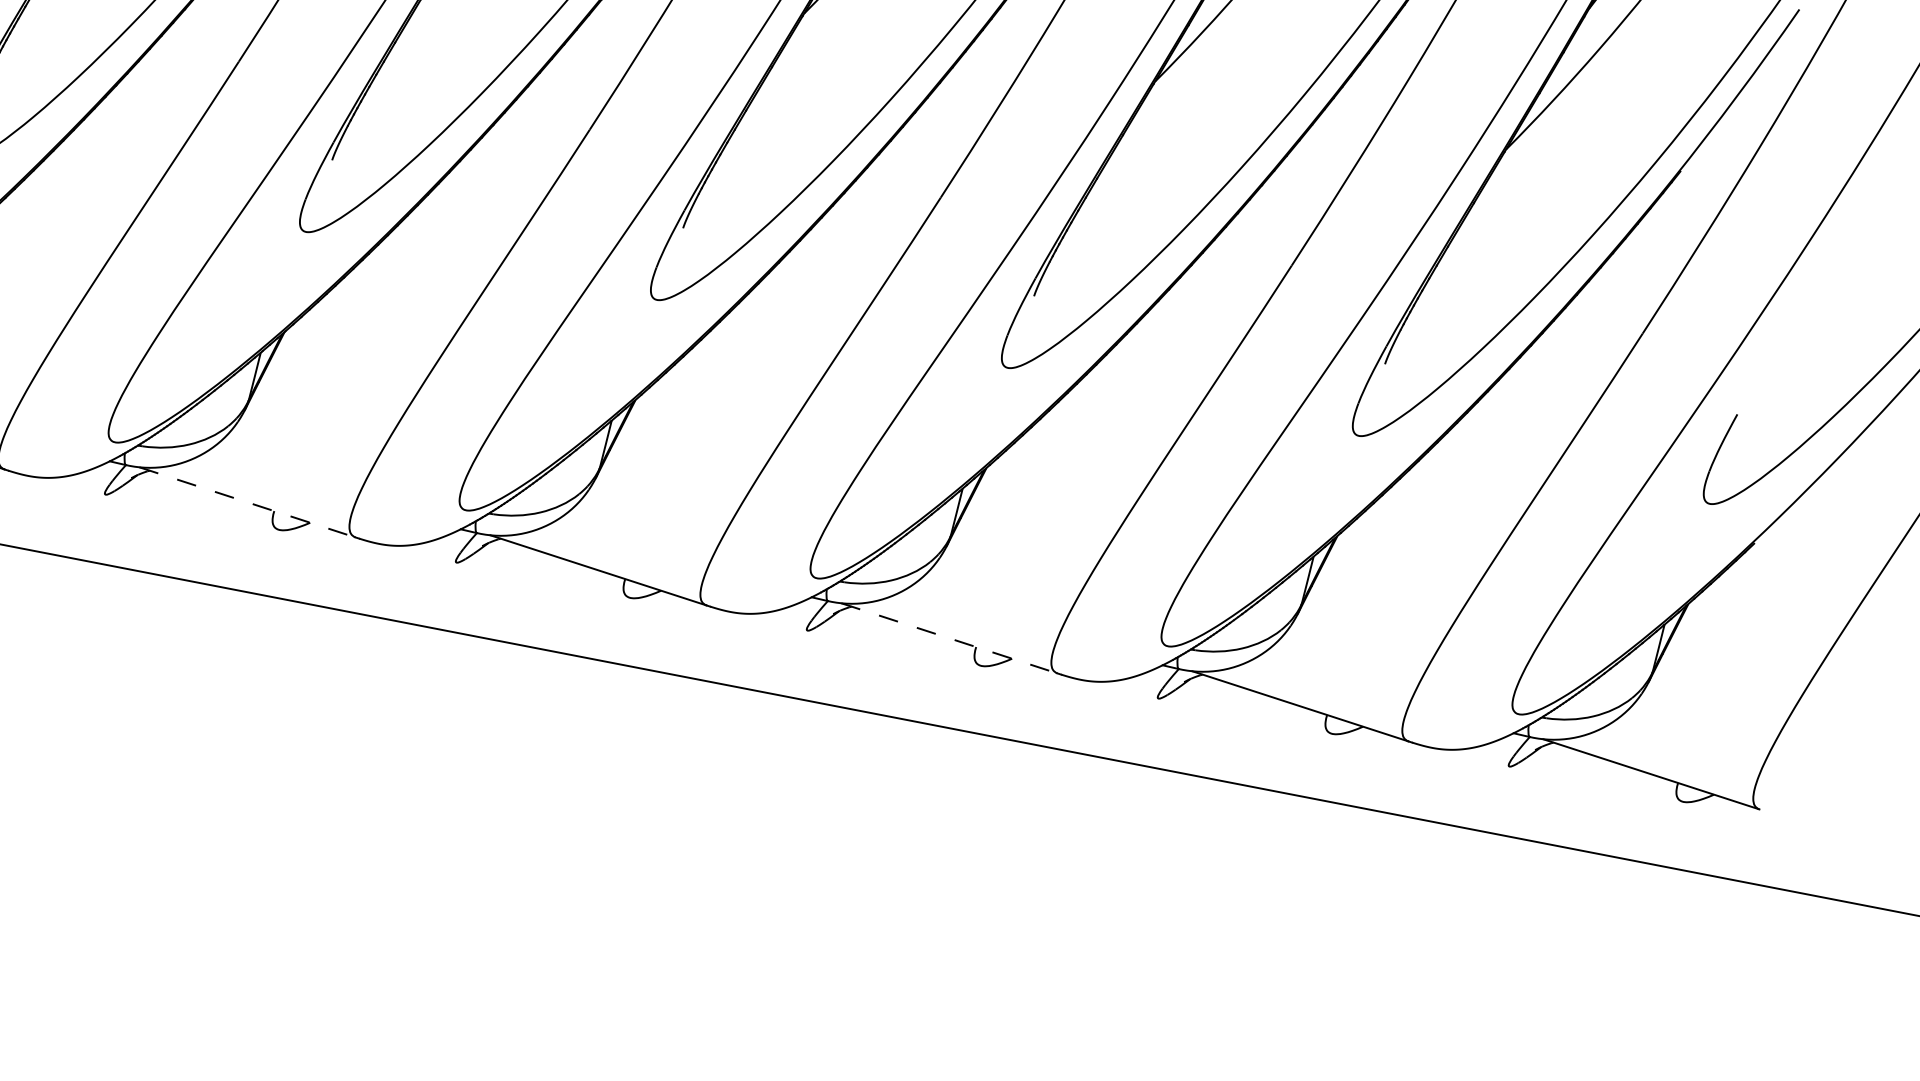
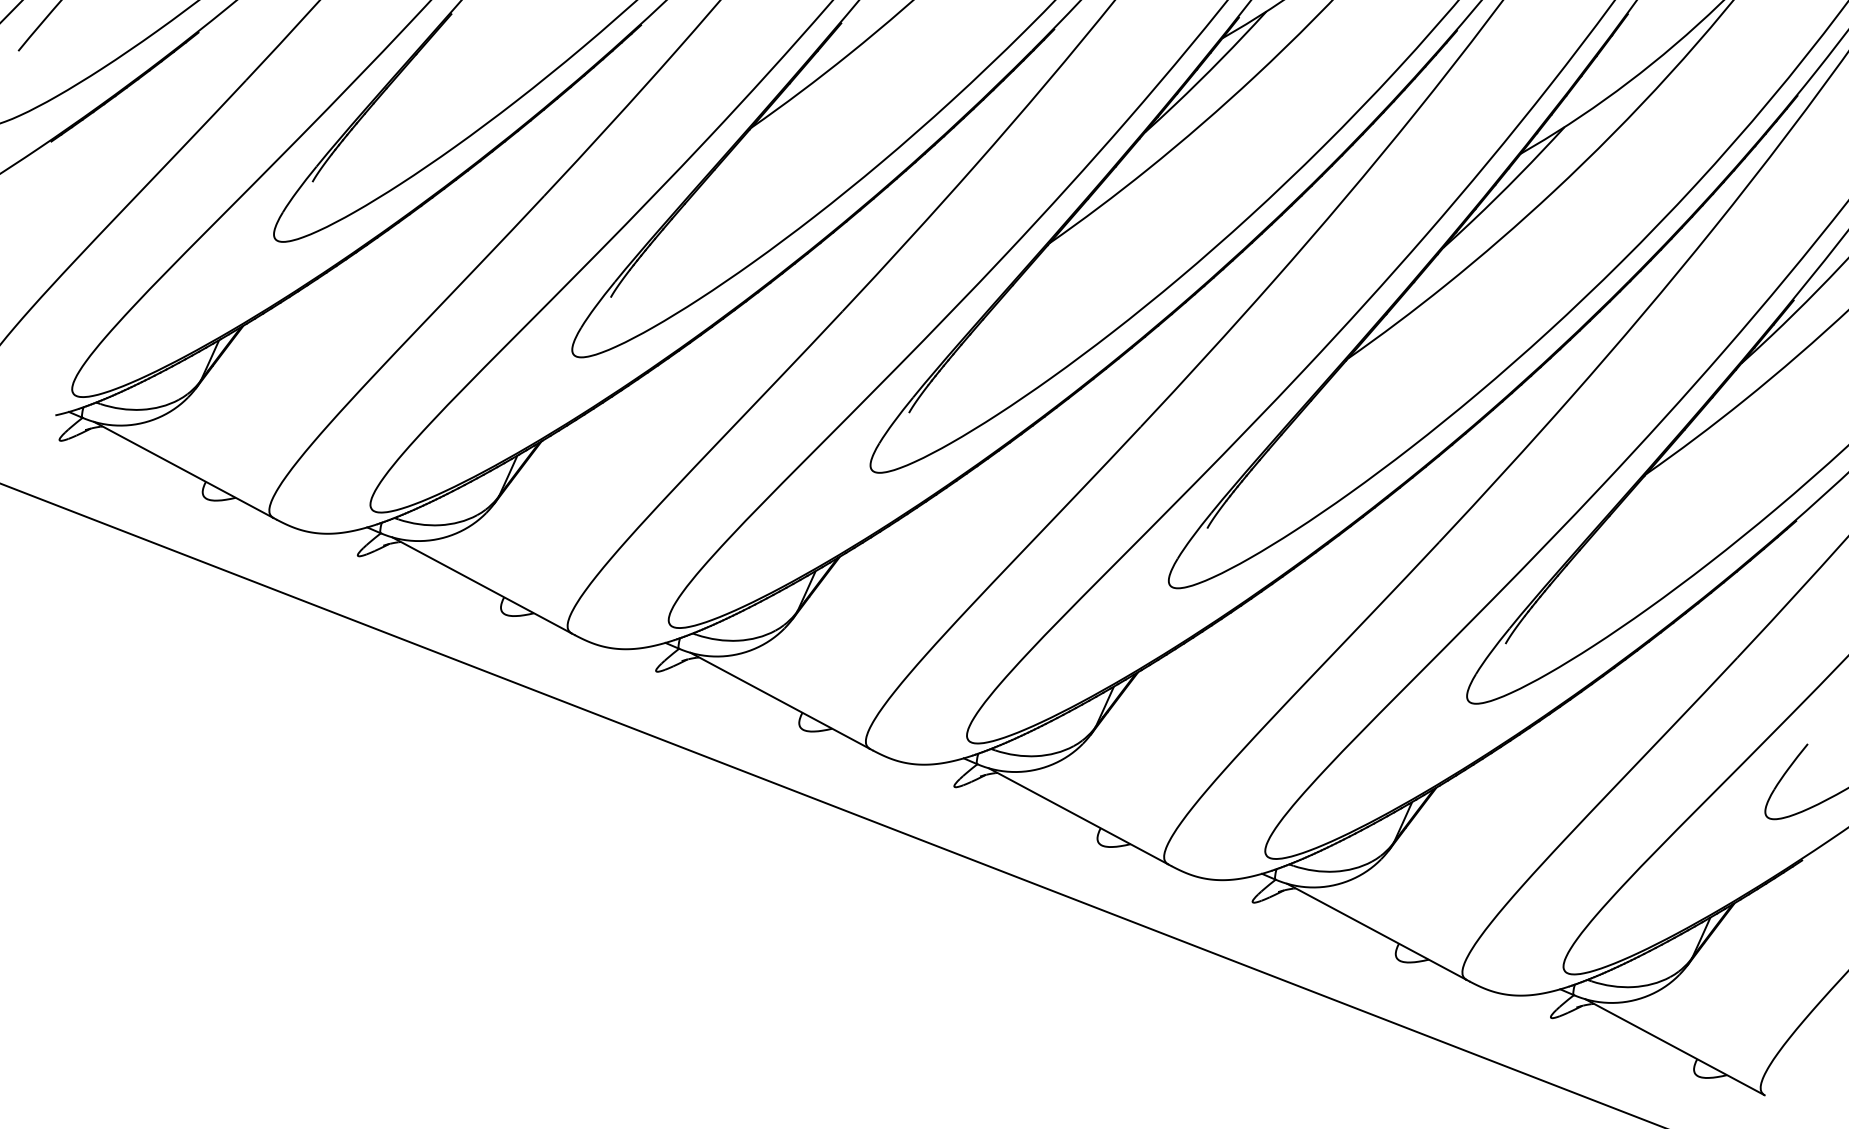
line: (246, 502) -> (481, 585), dashed -> solid
line: (949, 638) -> (1078, 816), dashed -> solid

